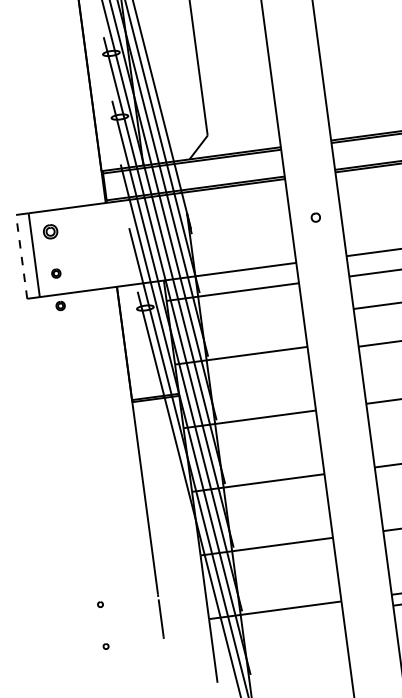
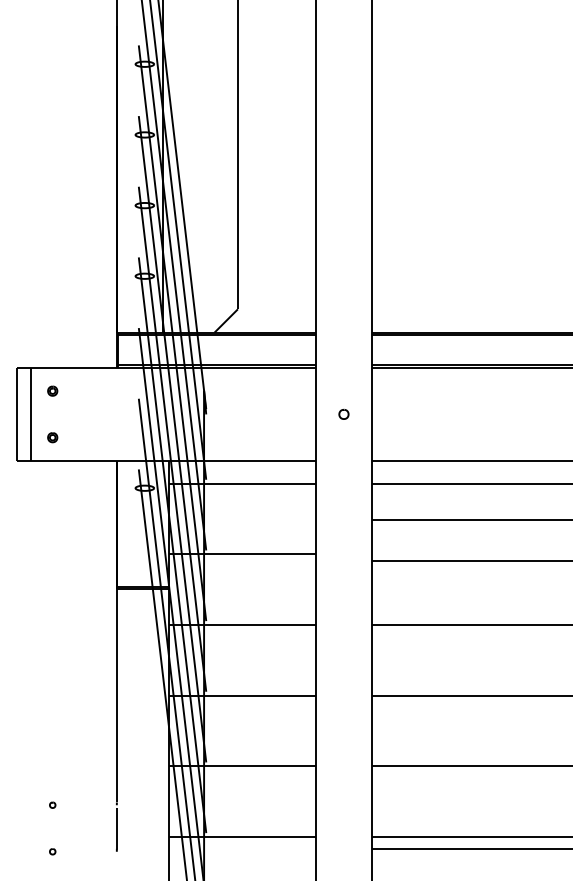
part: (50, 231) -> (52, 390), size x0.62
line: (21, 256) -> (17, 414), dashed -> solid
part: (60, 305) -> (52, 473), removed

